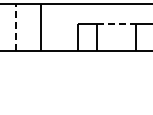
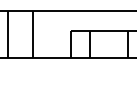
line: (117, 23) -> (109, 30), dashed -> solid
line: (15, 27) -> (7, 34), dashed -> solid

